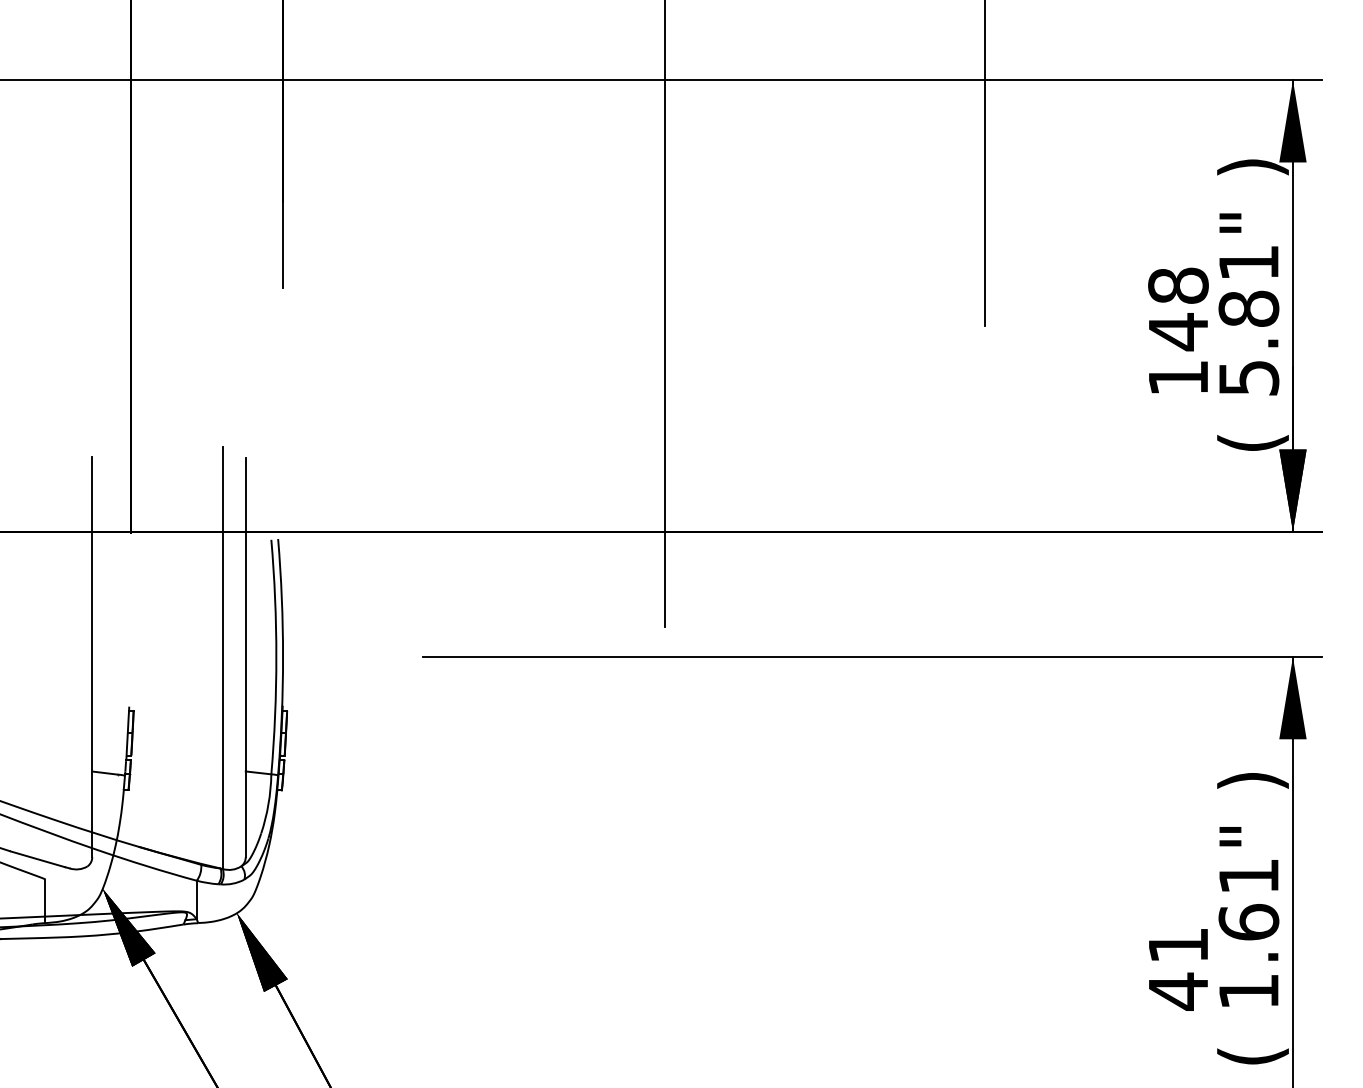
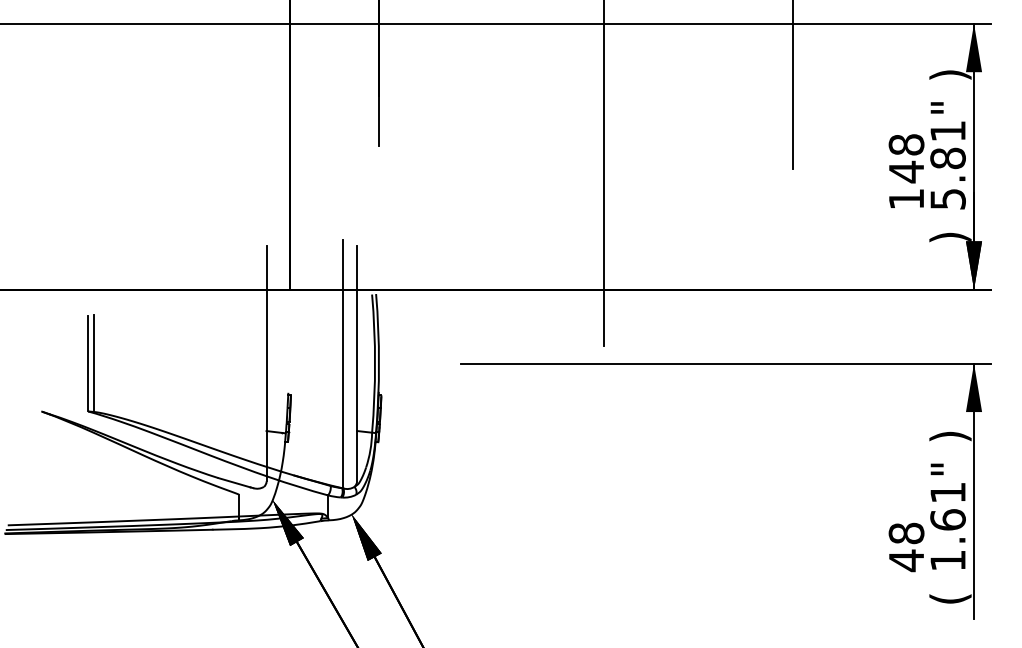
text: (1253, 443) -> (950, 237), ( -> )
text: (1178, 945) -> (906, 533), 41 -> 48

